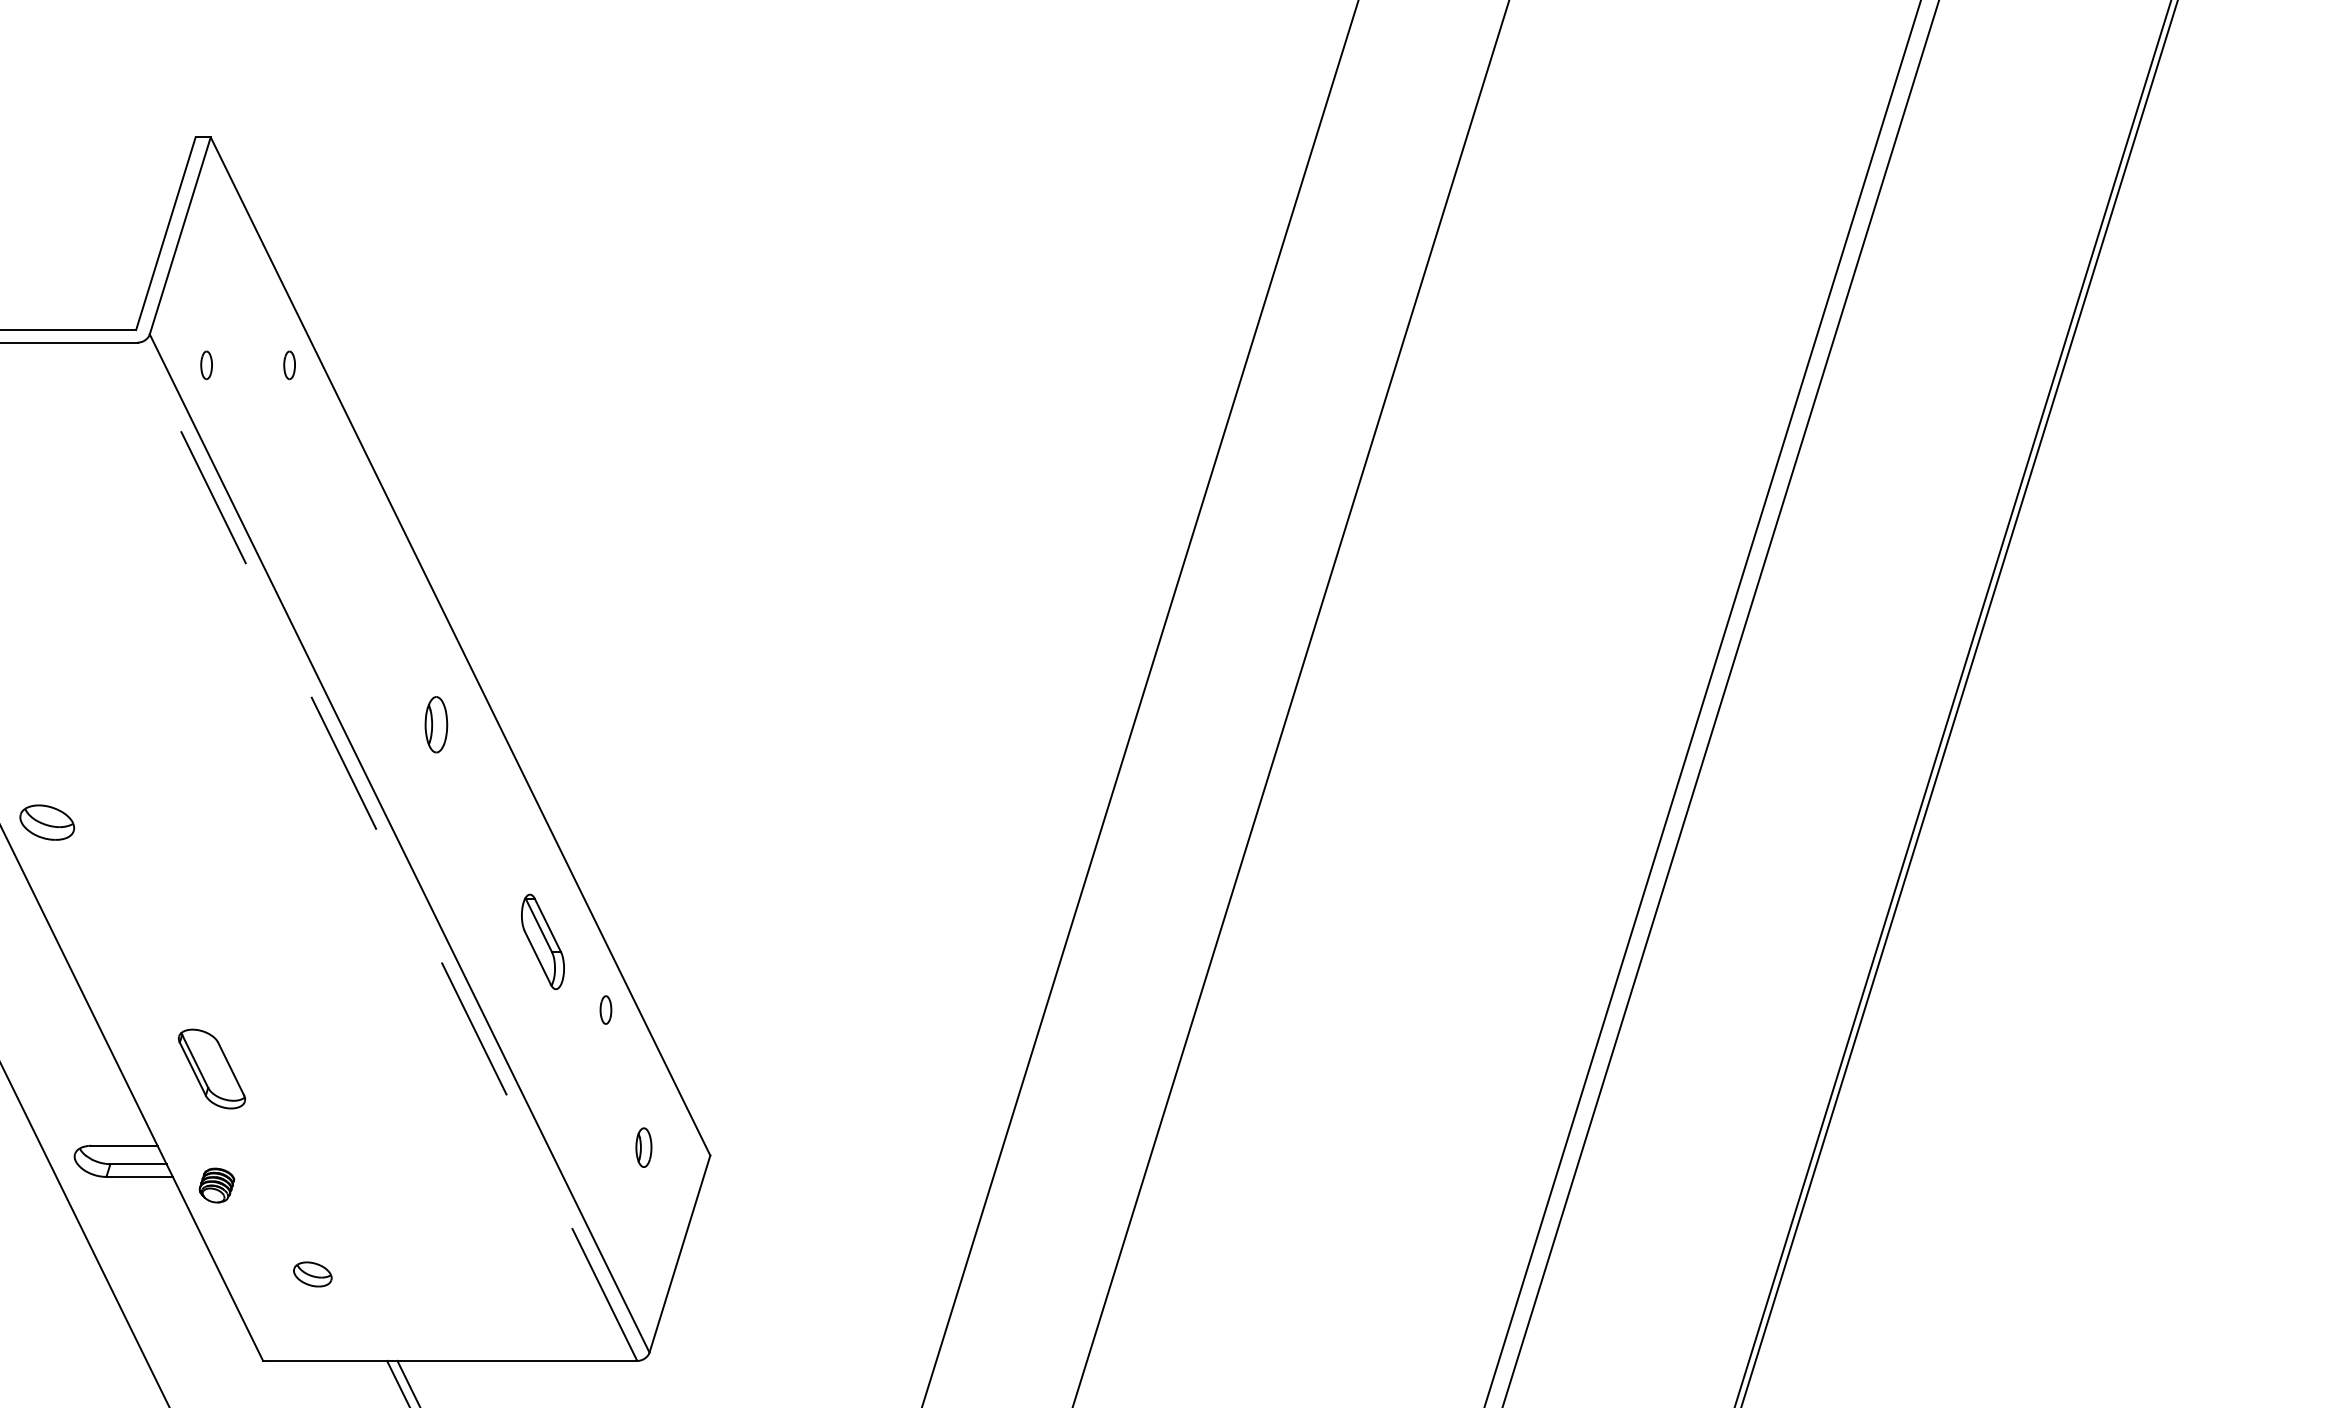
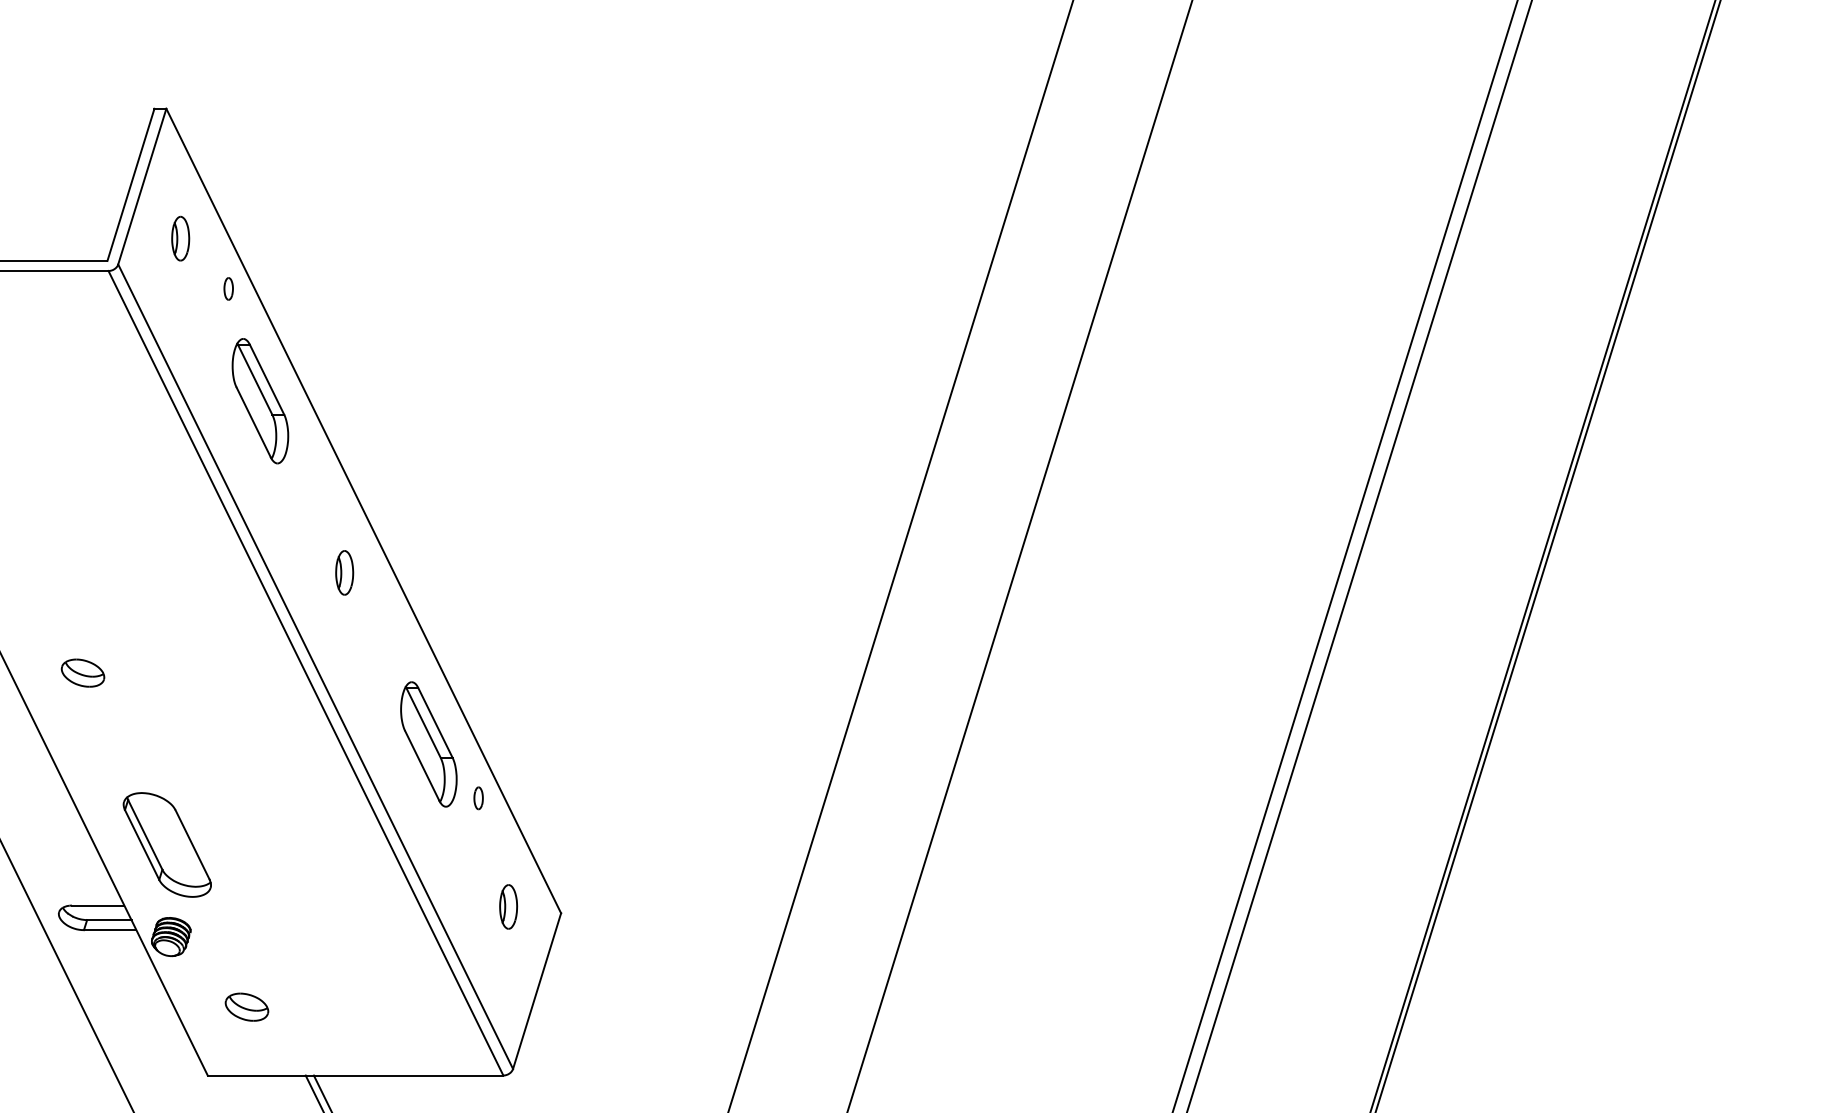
part: (228, 301) -> (180, 238), added
part: (206, 365) -> (163, 289), removed
part: (329, 507) -> (260, 401), added
part: (47, 822) -> (83, 673), moved
line: (387, 851) -> (306, 673), dashed -> solid
part: (542, 941) -> (428, 744), size x1.67
part: (211, 1068) -> (166, 844), size x1.67
part: (643, 1147) -> (508, 906), size x1.43
part: (216, 1185) -> (170, 936), size x1.43
part: (312, 1274) -> (246, 1007), size x1.43

